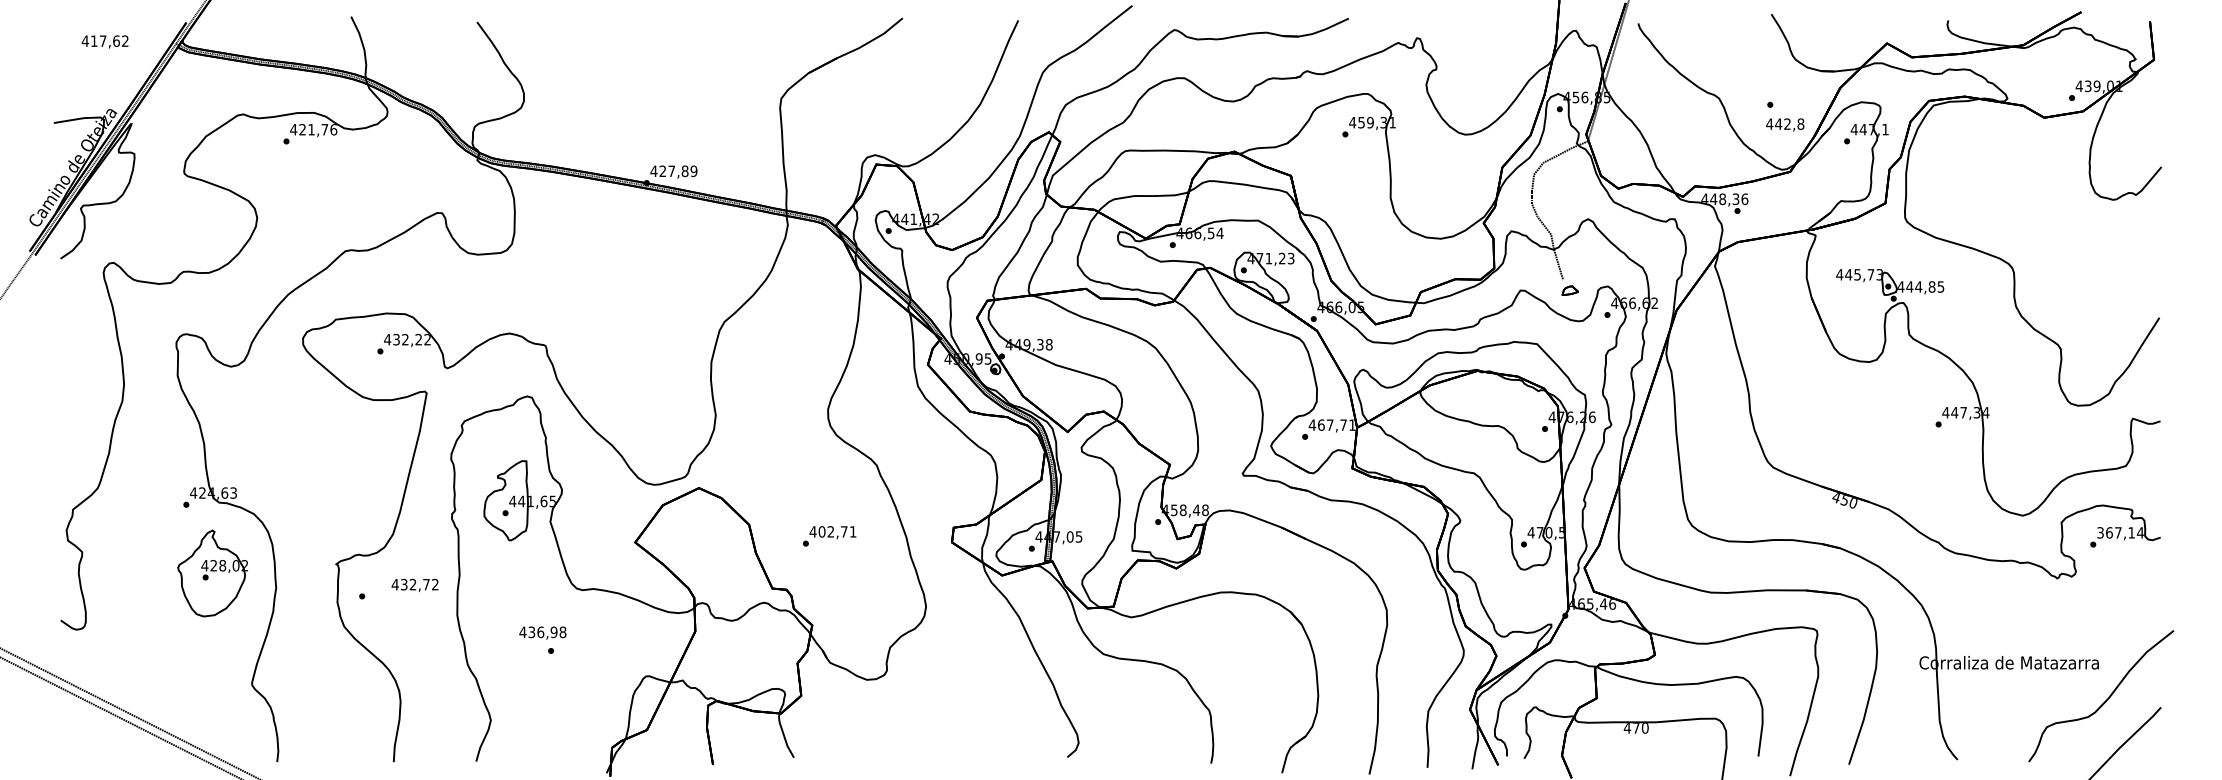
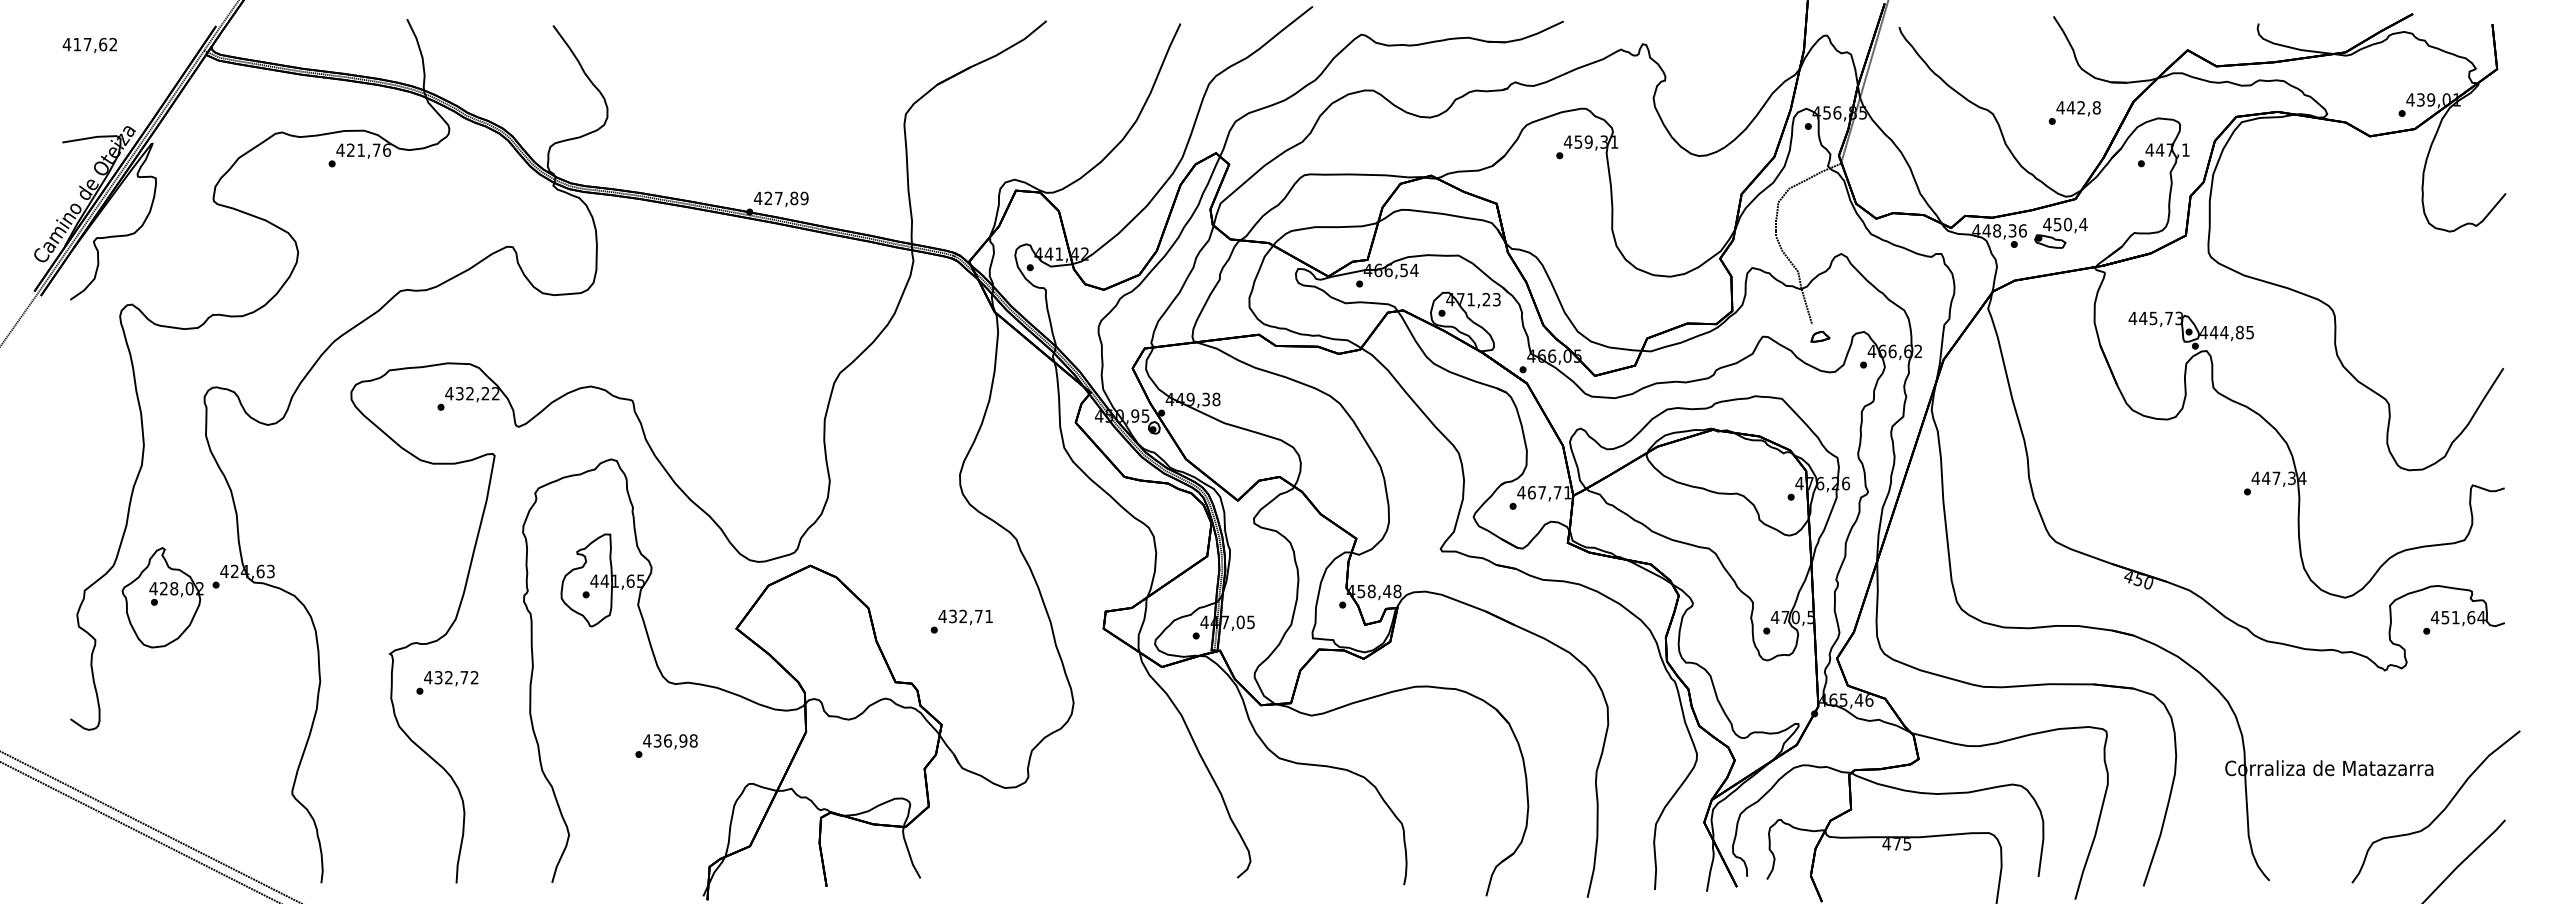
text: (104, 41) -> (89, 45), moved
text: (1785, 124) -> (2078, 108), moved
part: (1777, 200) -> (2060, 232), added
text: (822, 531) -> (953, 616), 402,71 -> 432,71
text: (2115, 532) -> (2452, 617), 367,14 -> 451,64
part: (212, 573) -> (162, 597), moved
text: (415, 585) -> (451, 678), moved
text: (542, 632) -> (670, 741), moved
text: (1645, 728) -> (1907, 844), 470 -> 475

